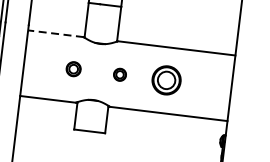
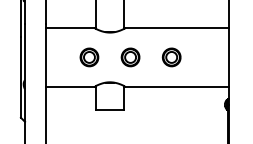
line: (56, 33) -> (70, 28), dashed -> solid
part: (73, 69) -> (89, 57), size x1.43
part: (119, 74) -> (130, 57), size x1.67
part: (166, 80) -> (171, 57), size x0.71

